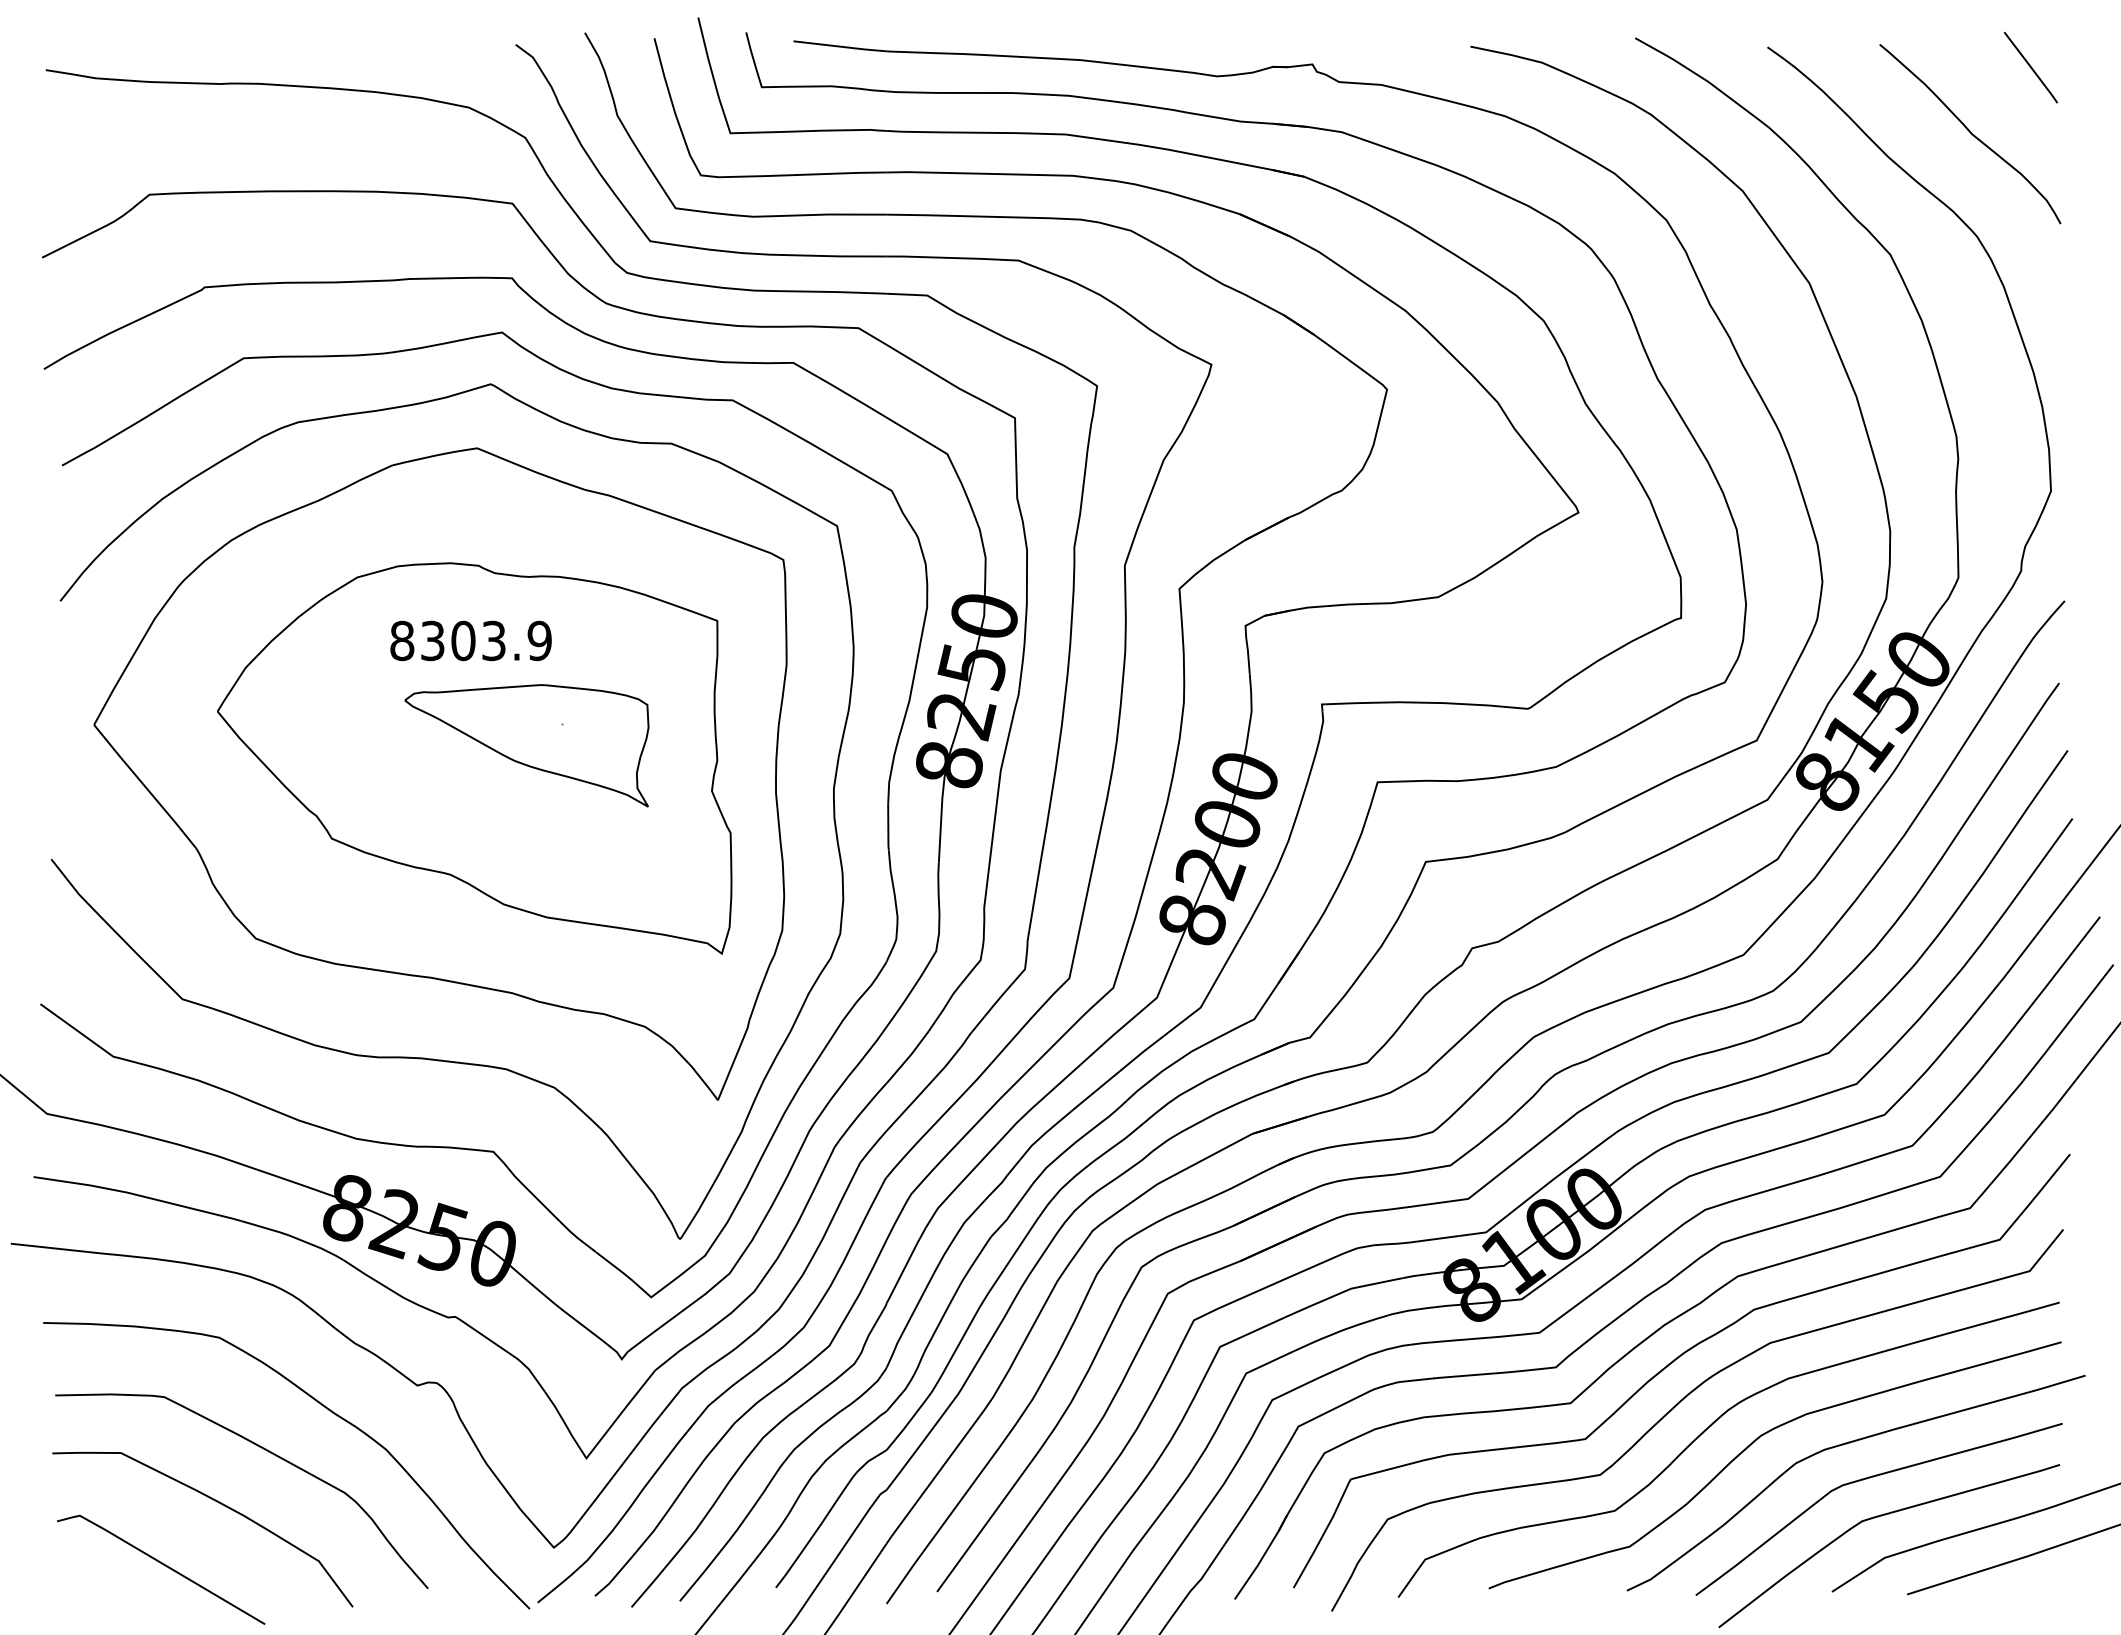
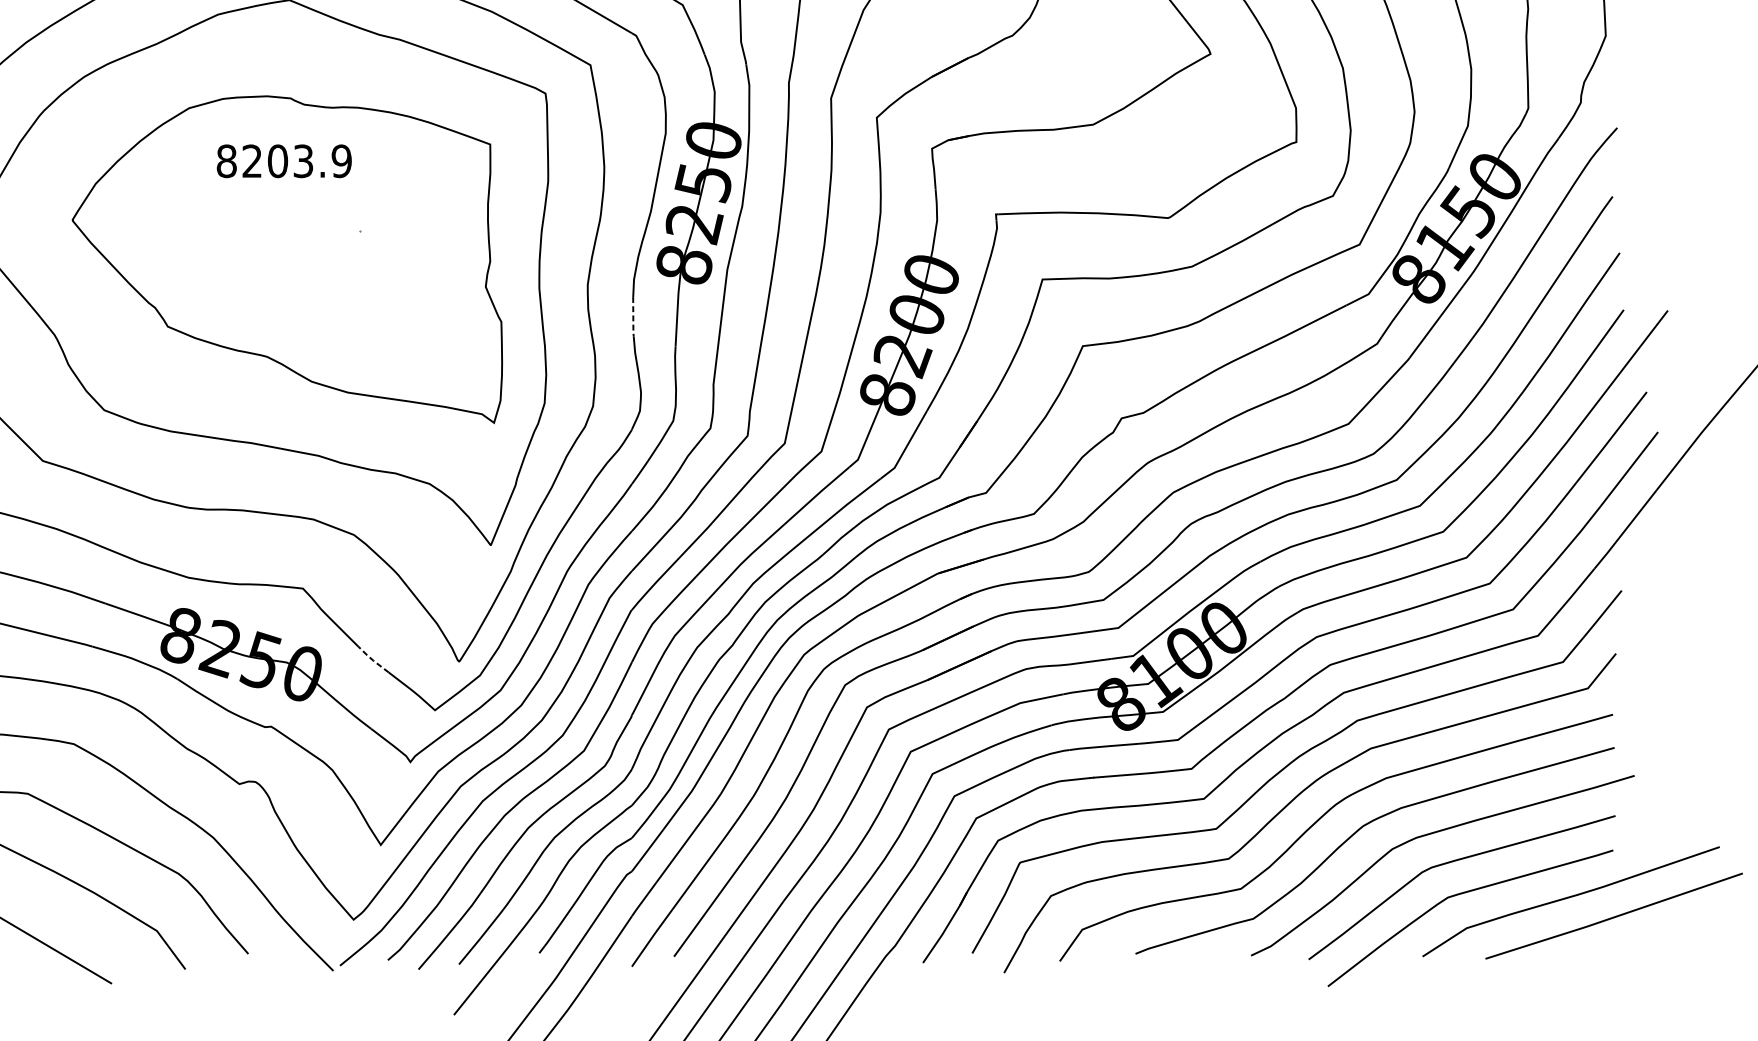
text: (432, 641) -> (252, 161), 8303.9 -> 8203.9
part: (526, 745) -> (330, 248), removed
line: (888, 827) -> (633, 317), solid -> dashed
line: (576, 1237) -> (372, 660), solid -> dashed

